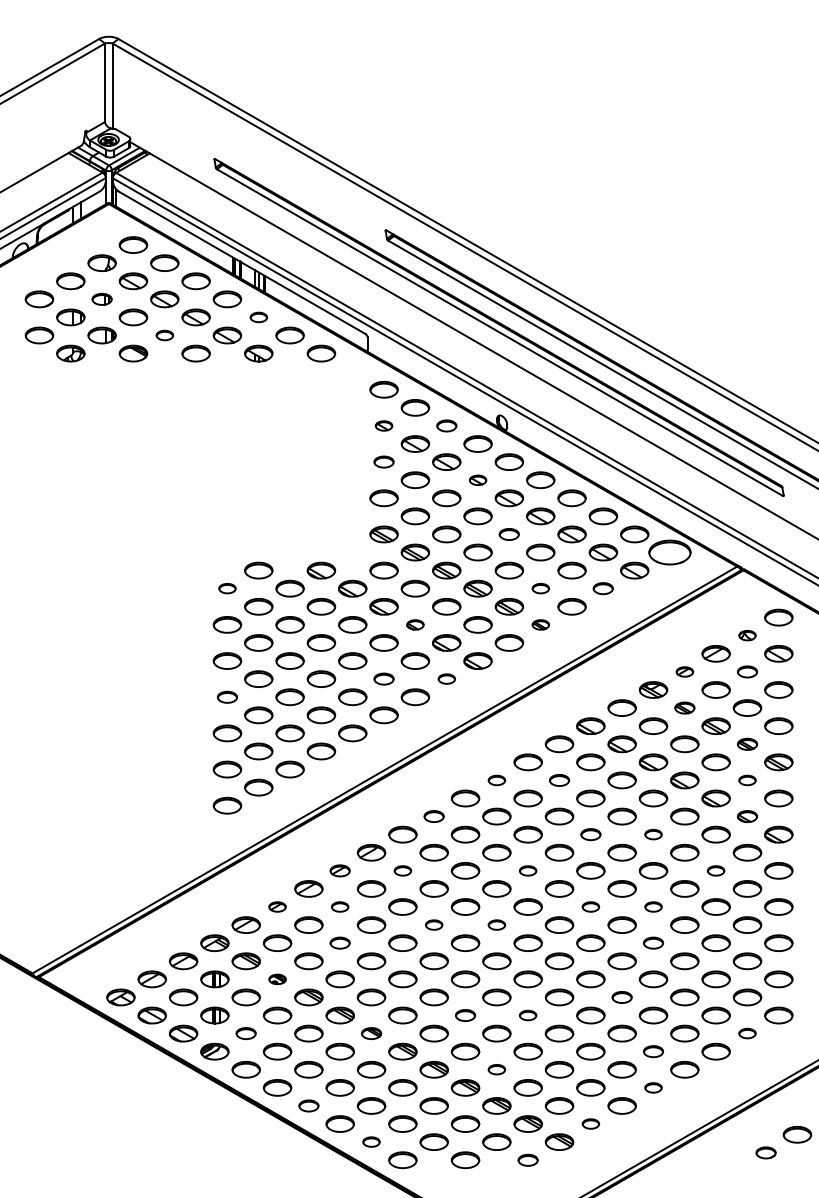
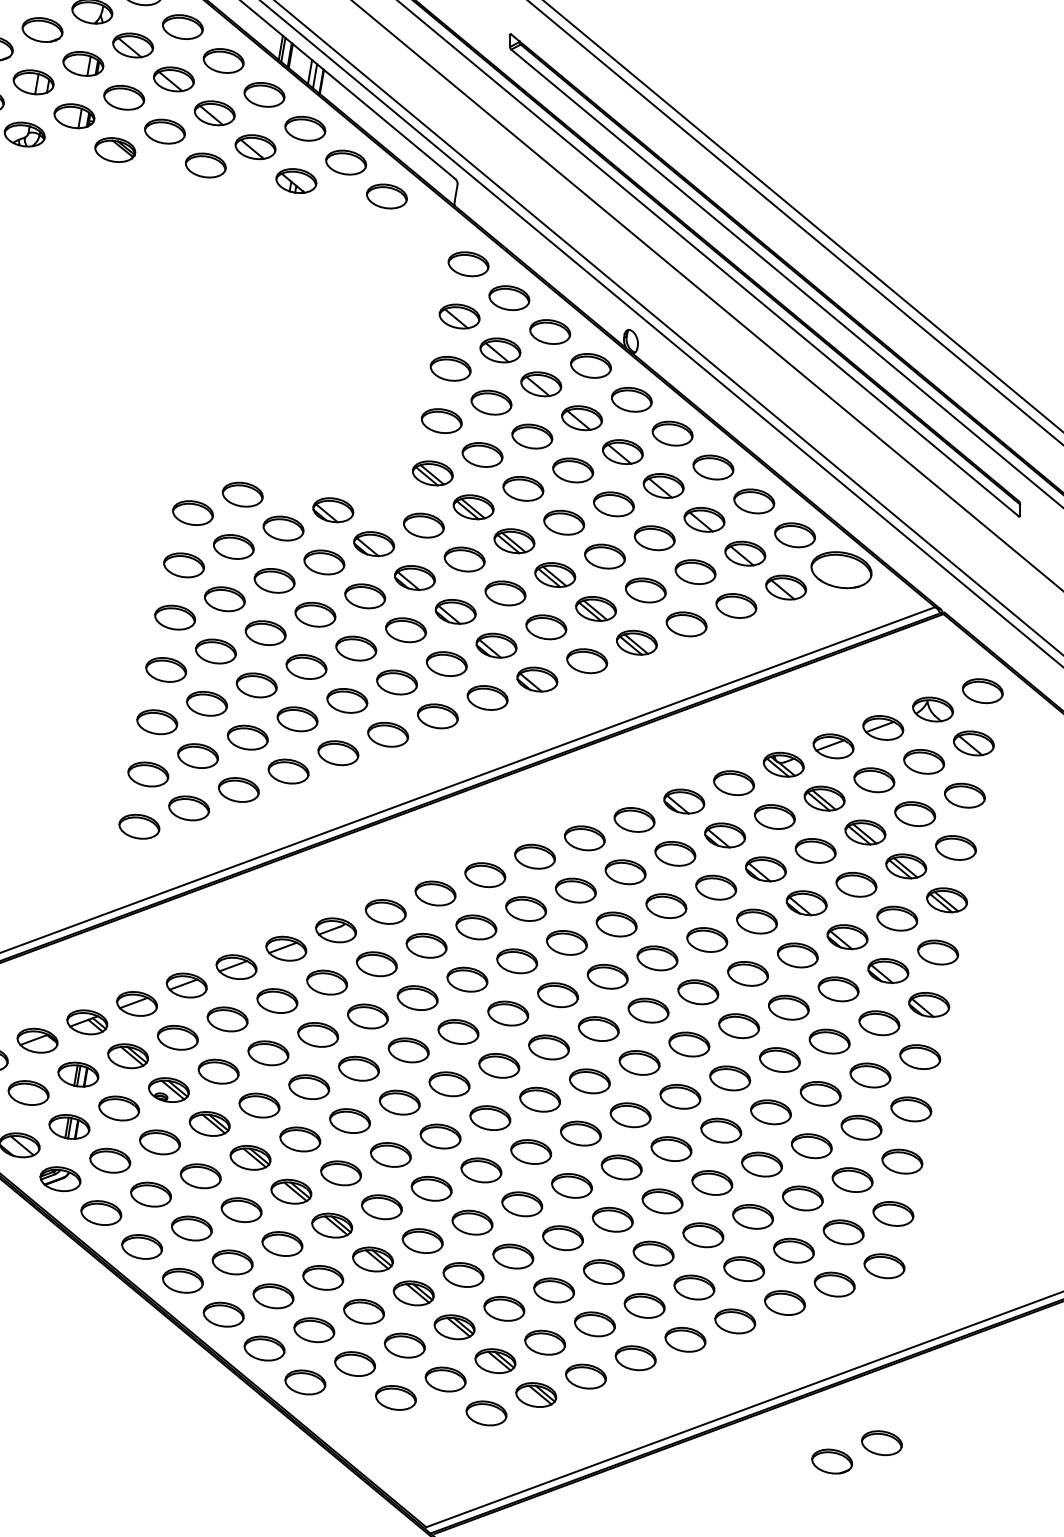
part: (101, 299) -> (82, 63), size x1.43
part: (258, 317) -> (304, 128), size x1.67
part: (164, 335) -> (164, 131), size x1.67
part: (383, 425) -> (458, 315), size x1.67
part: (446, 425) -> (549, 331), size x1.43
part: (383, 461) -> (449, 367), size x1.43
part: (477, 480) -> (581, 418), size x1.67
part: (508, 534) -> (612, 504), size x1.43
part: (227, 588) -> (193, 512), size x1.67
part: (540, 588) -> (645, 590), size x1.67
part: (602, 588) -> (735, 605), size x1.43
part: (415, 624) -> (455, 611), size x1.67
part: (540, 624) -> (636, 642), size x1.67
part: (747, 635) -> (933, 709), size x1.67
part: (684, 671) -> (833, 745), size x1.67
part: (747, 671) -> (924, 761), size x1.43
part: (383, 678) -> (396, 681), size x1.43
part: (446, 678) -> (487, 696), size x1.67
part: (227, 697) -> (166, 670), size x1.43
part: (684, 707) -> (824, 797), size x1.43
part: (747, 744) -> (906, 866), size x1.43
part: (496, 780) -> (534, 856), size x1.67
part: (559, 780) -> (625, 872), size x1.43
part: (747, 780) -> (897, 918), size x1.67
part: (433, 816) -> (434, 893), size x1.43
part: (747, 816) -> (888, 970), size x1.43
part: (590, 834) -> (657, 958), size x1.43
part: (653, 834) -> (748, 973), size x1.67
part: (339, 870) -> (285, 948), size x1.43
part: (402, 870) -> (376, 963), size x1.67
part: (527, 870) -> (557, 994), size x1.67
part: (715, 870) -> (828, 1040), size x1.67
part: (277, 906) -> (186, 984), size x1.67
part: (339, 906) -> (276, 1000), size x1.67
part: (590, 906) -> (639, 1062), size x1.67
part: (653, 906) -> (730, 1077), size x1.67
part: (433, 924) -> (407, 1049), size x1.67
part: (496, 924) -> (498, 1064), size x1.67
part: (339, 942) -> (267, 1052), size x1.43
part: (653, 942) -> (721, 1129), size x1.43
part: (277, 979) -> (168, 1090), size x1.67
part: (621, 997) -> (661, 1201), size x1.43
part: (465, 1015) -> (431, 1188), size x1.43
part: (527, 1015) -> (521, 1204), size x1.67
part: (245, 1033) -> (109, 1160), size x1.43
part: (371, 1033) -> (291, 1191), size x1.43
part: (747, 1033) -> (834, 1284), size x1.67
part: (653, 1051) -> (694, 1287), size x1.43
part: (496, 1069) -> (463, 1274), size x1.67
part: (653, 1087) -> (685, 1339), size x1.67
part: (308, 1105) -> (182, 1280), size x1.43
part: (590, 1123) -> (585, 1375), size x1.67
part: (371, 1141) -> (264, 1347), size x1.67
part: (765, 1152) -> (831, 1460), size x1.43
part: (527, 1160) -> (485, 1413), size x1.43

